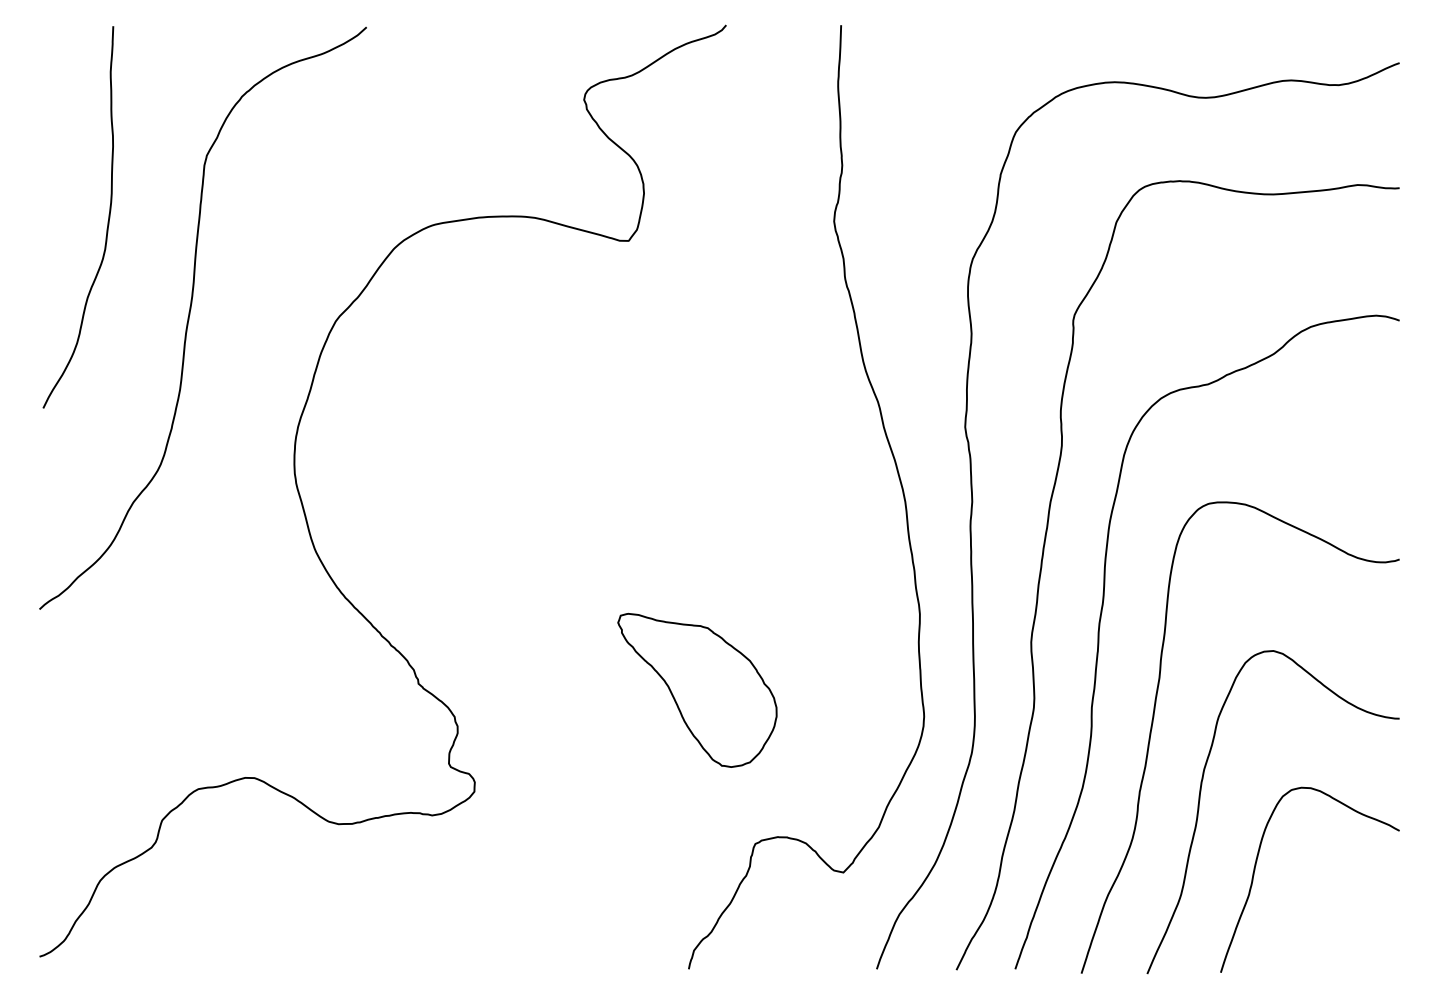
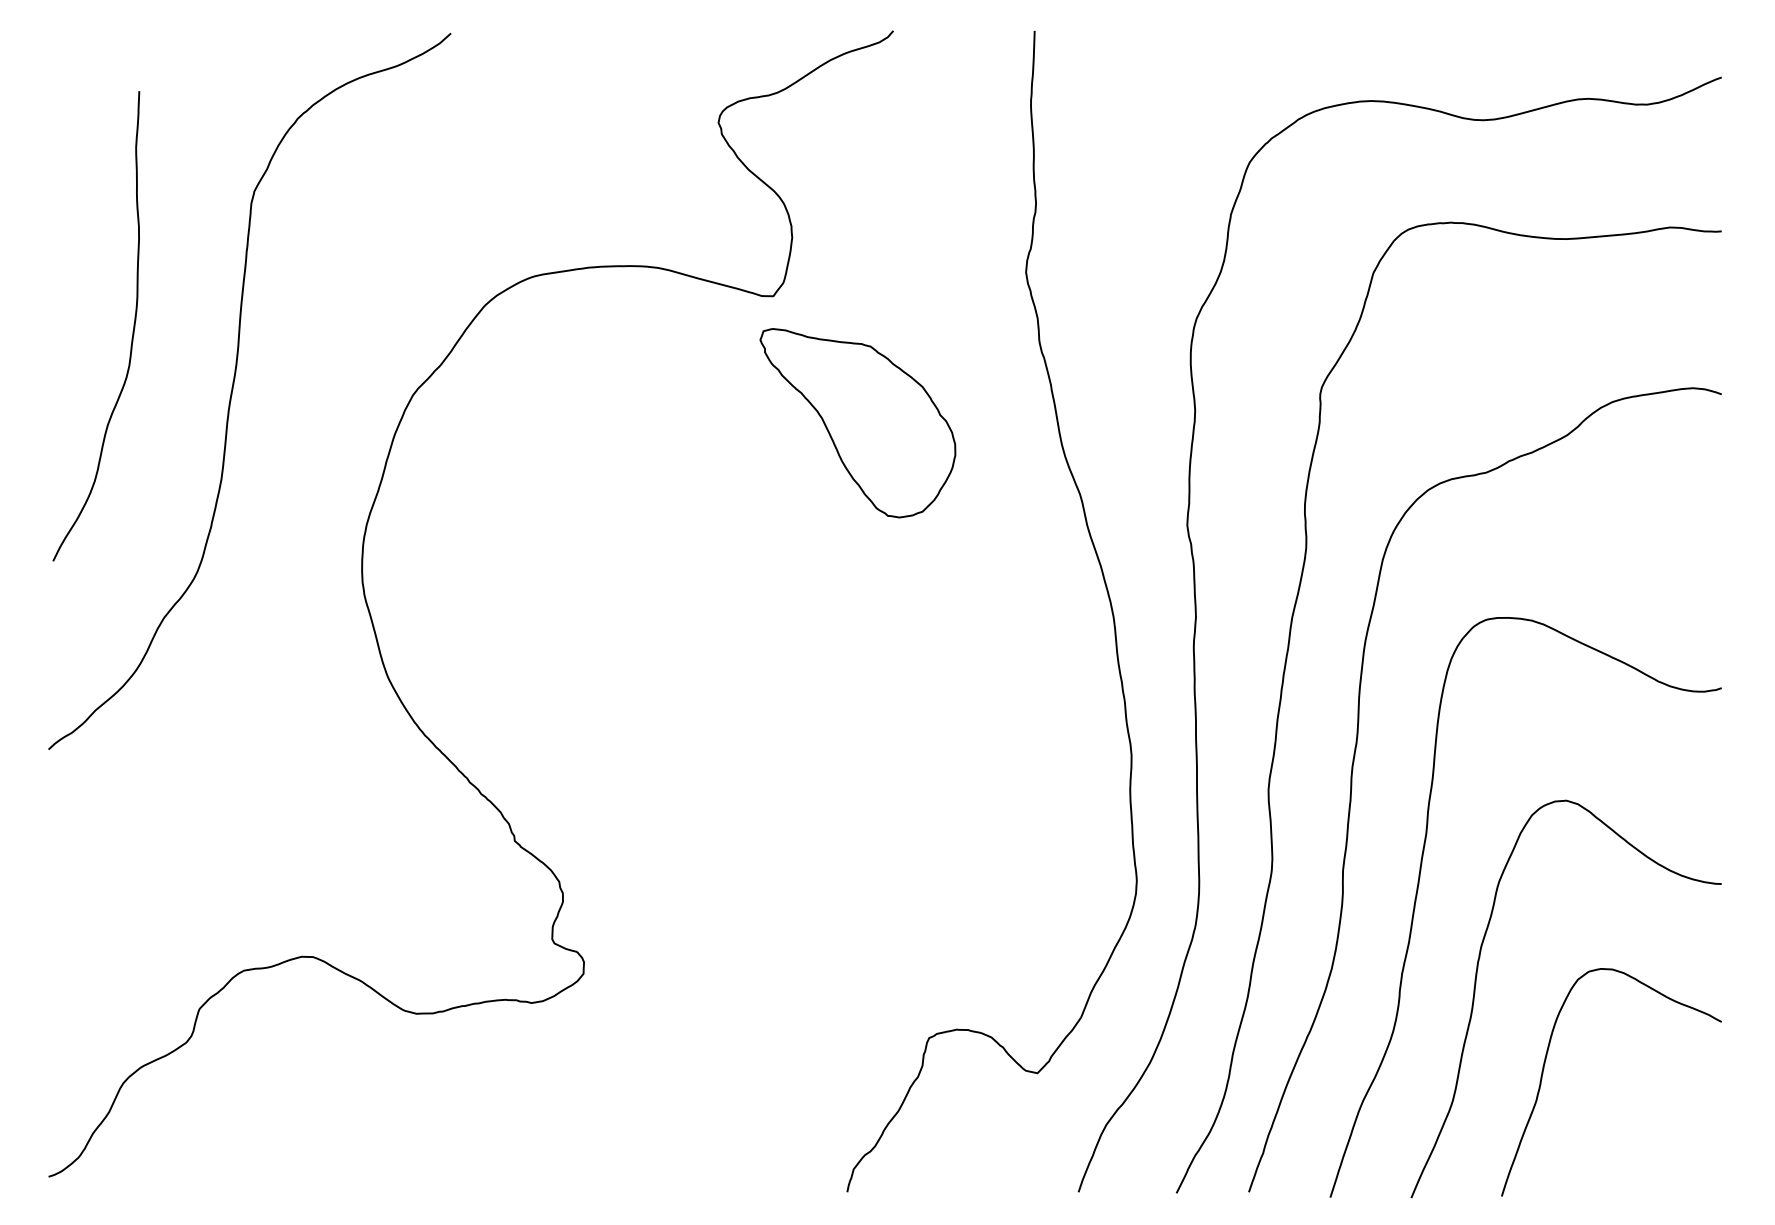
curve: (107, 221) -> (132, 331), moved
part: (697, 690) -> (857, 423), moved

